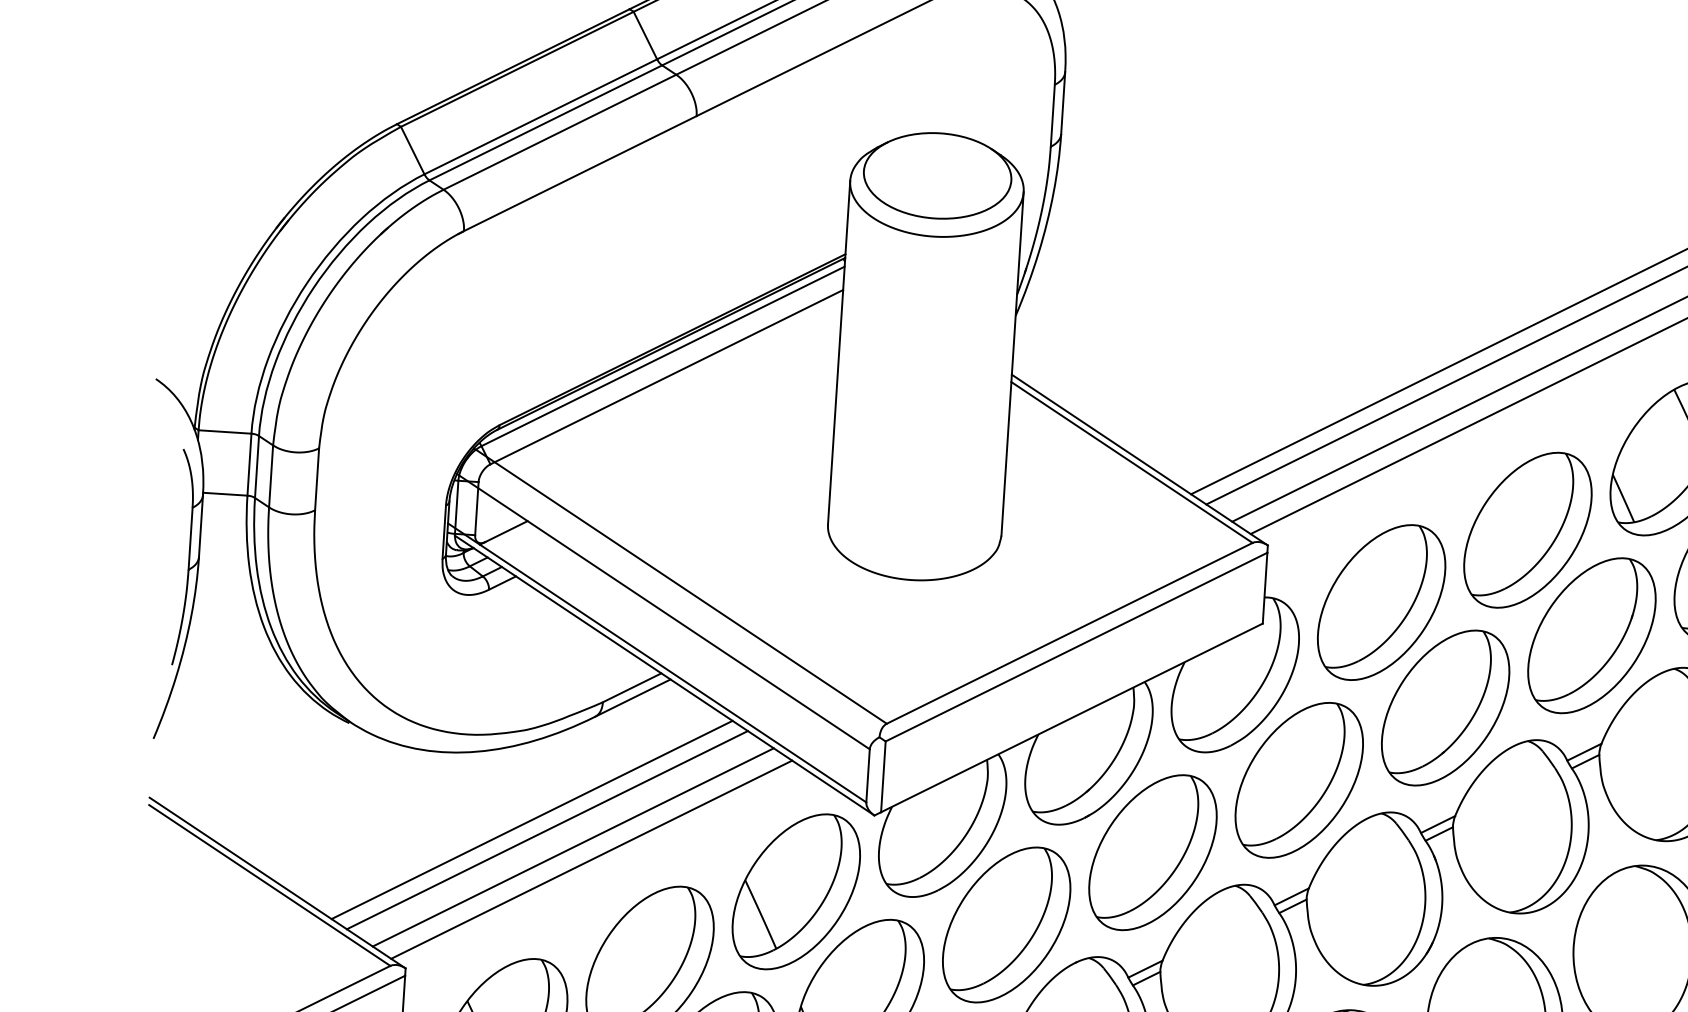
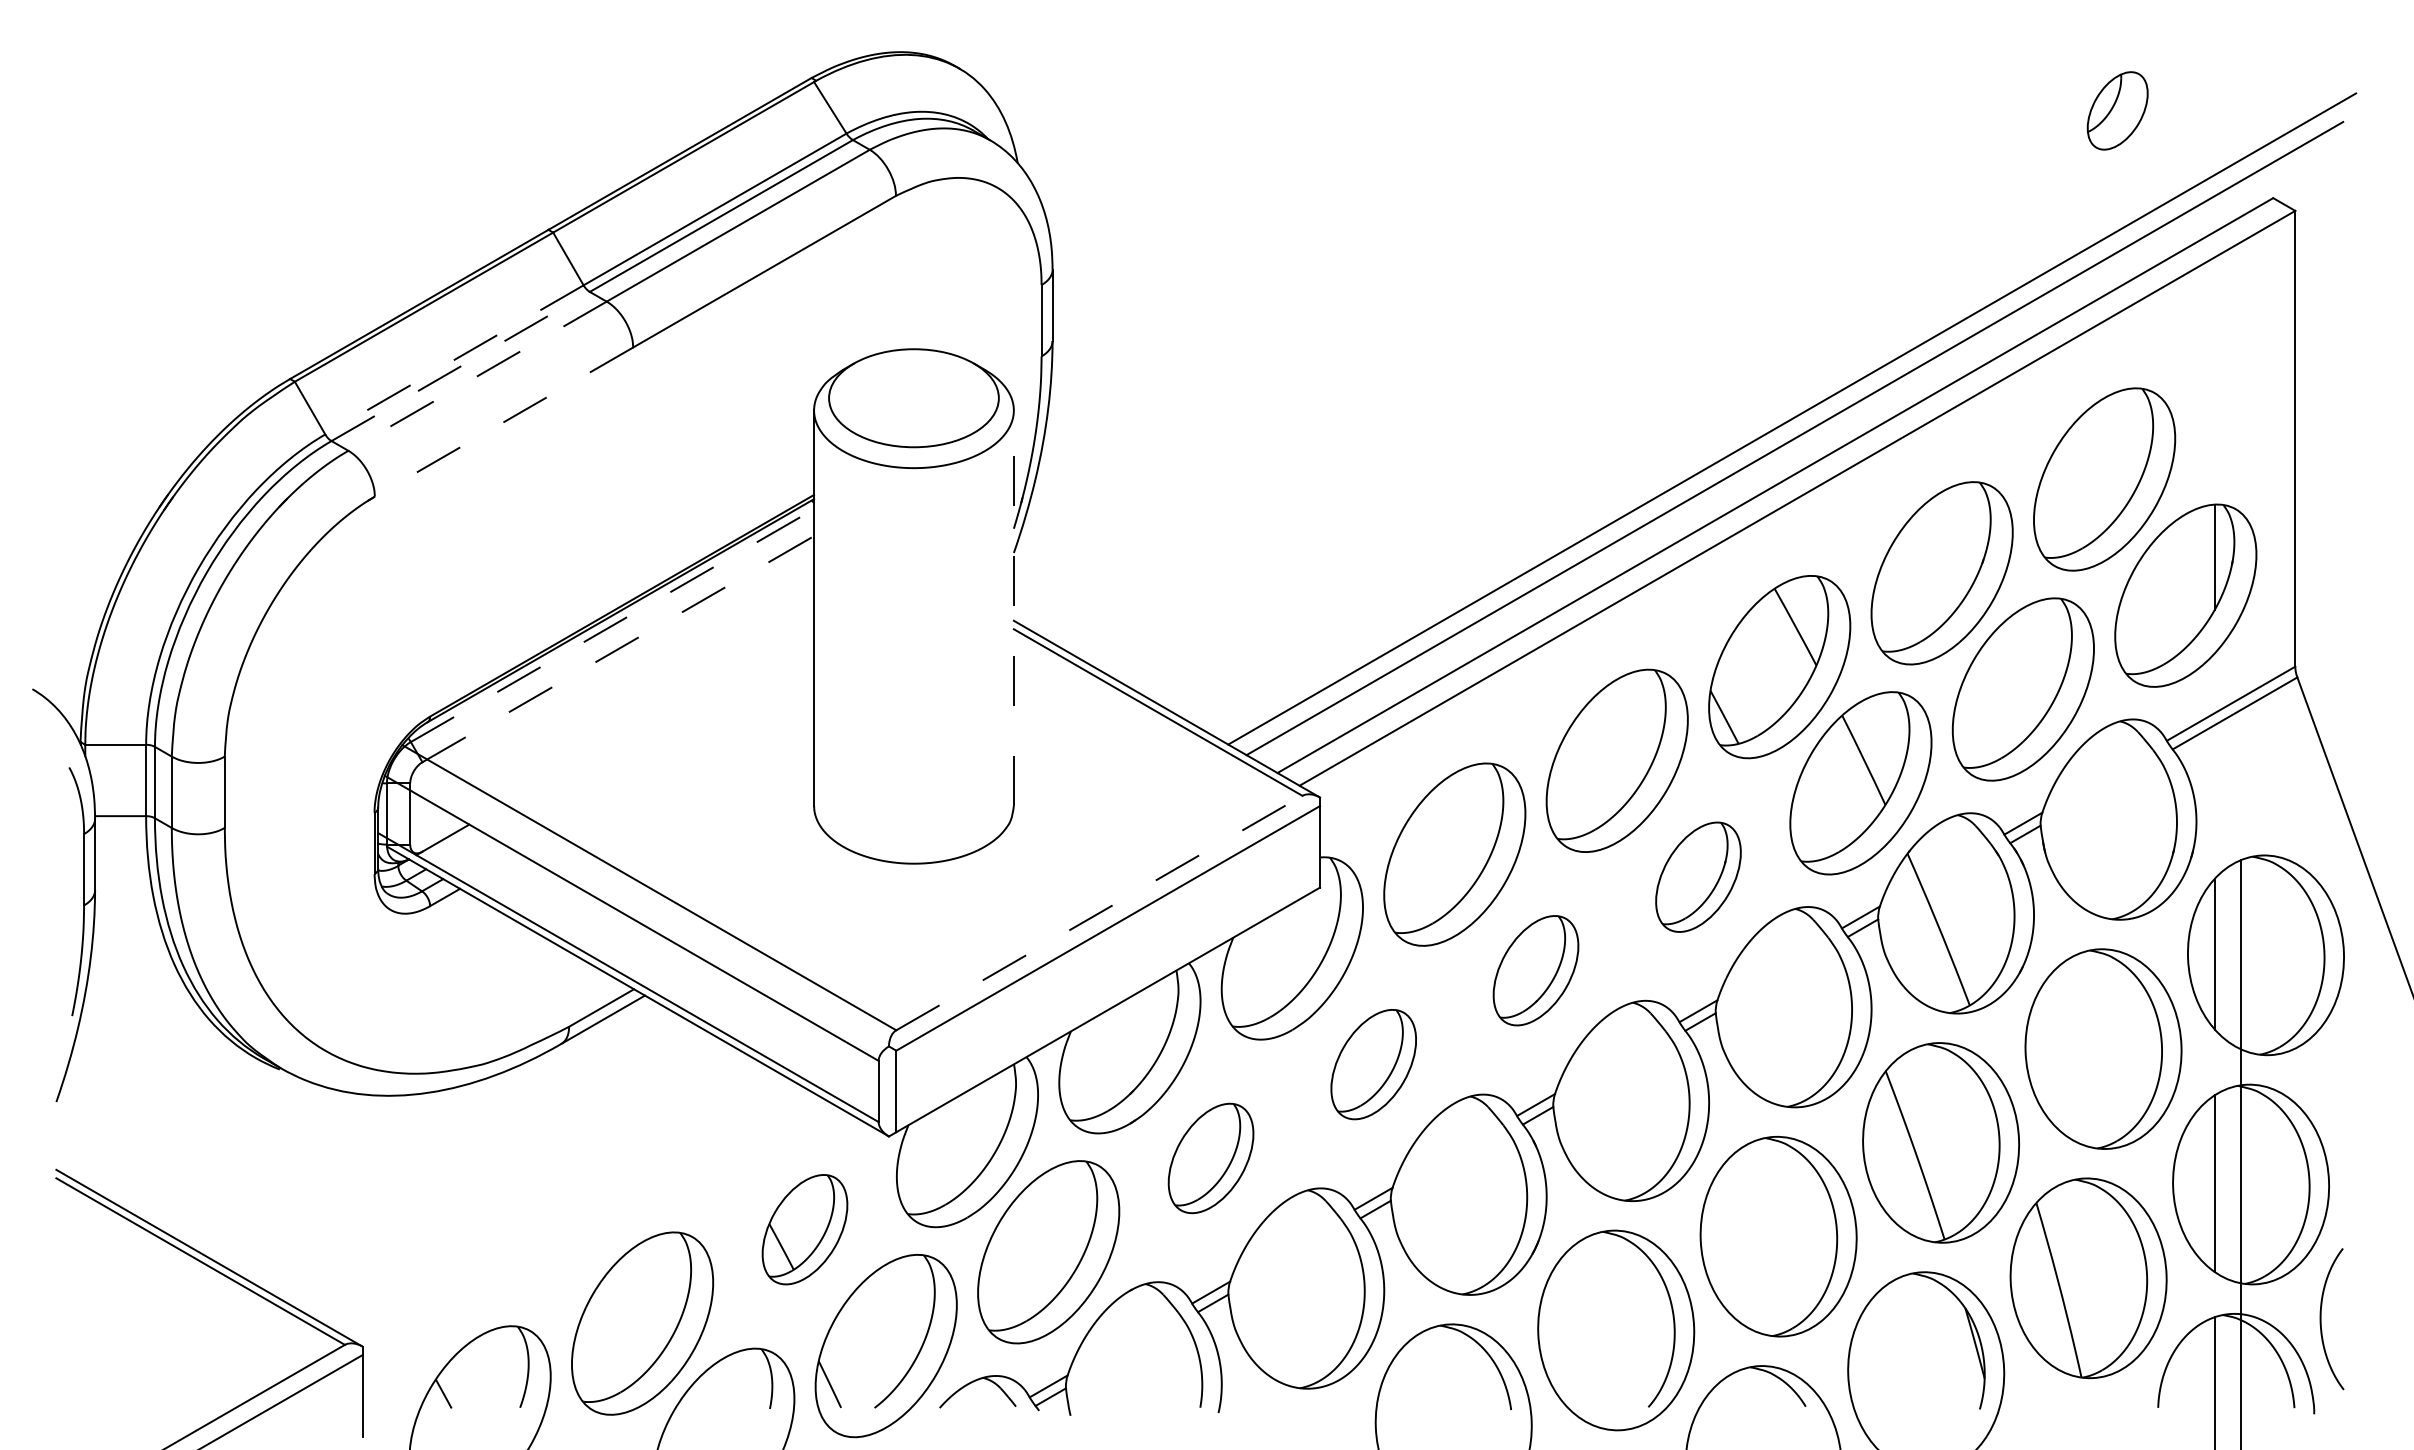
line: (540, 117) -> (454, 360), solid -> dashed
line: (546, 122) -> (461, 366), solid -> dashed
line: (559, 132) -> (477, 376), solid -> dashed
line: (579, 173) -> (503, 422), solid -> dashed
line: (663, 356) -> (612, 625), solid -> dashed
line: (1012, 364) -> (1013, 608), solid -> dashed
line: (667, 376) -> (618, 648), solid -> dashed
line: (1069, 632) -> (1099, 912), solid -> dashed
part: (1591, 636) -> (1698, 877), size x0.6
part: (1445, 707) -> (1535, 970), size x0.6
part: (1299, 780) -> (1373, 1064), size x0.6
line: (532, 819) -> (496, 1166), removed
line: (547, 830) -> (514, 1177), removed
line: (572, 846) -> (545, 1194), removed
part: (1152, 852) -> (1210, 1158), size x0.6
line: (591, 859) -> (567, 1207), removed
part: (795, 891) -> (804, 1229), size x0.6

